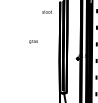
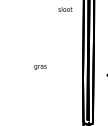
text: (33, 41) -> (40, 66), moved

